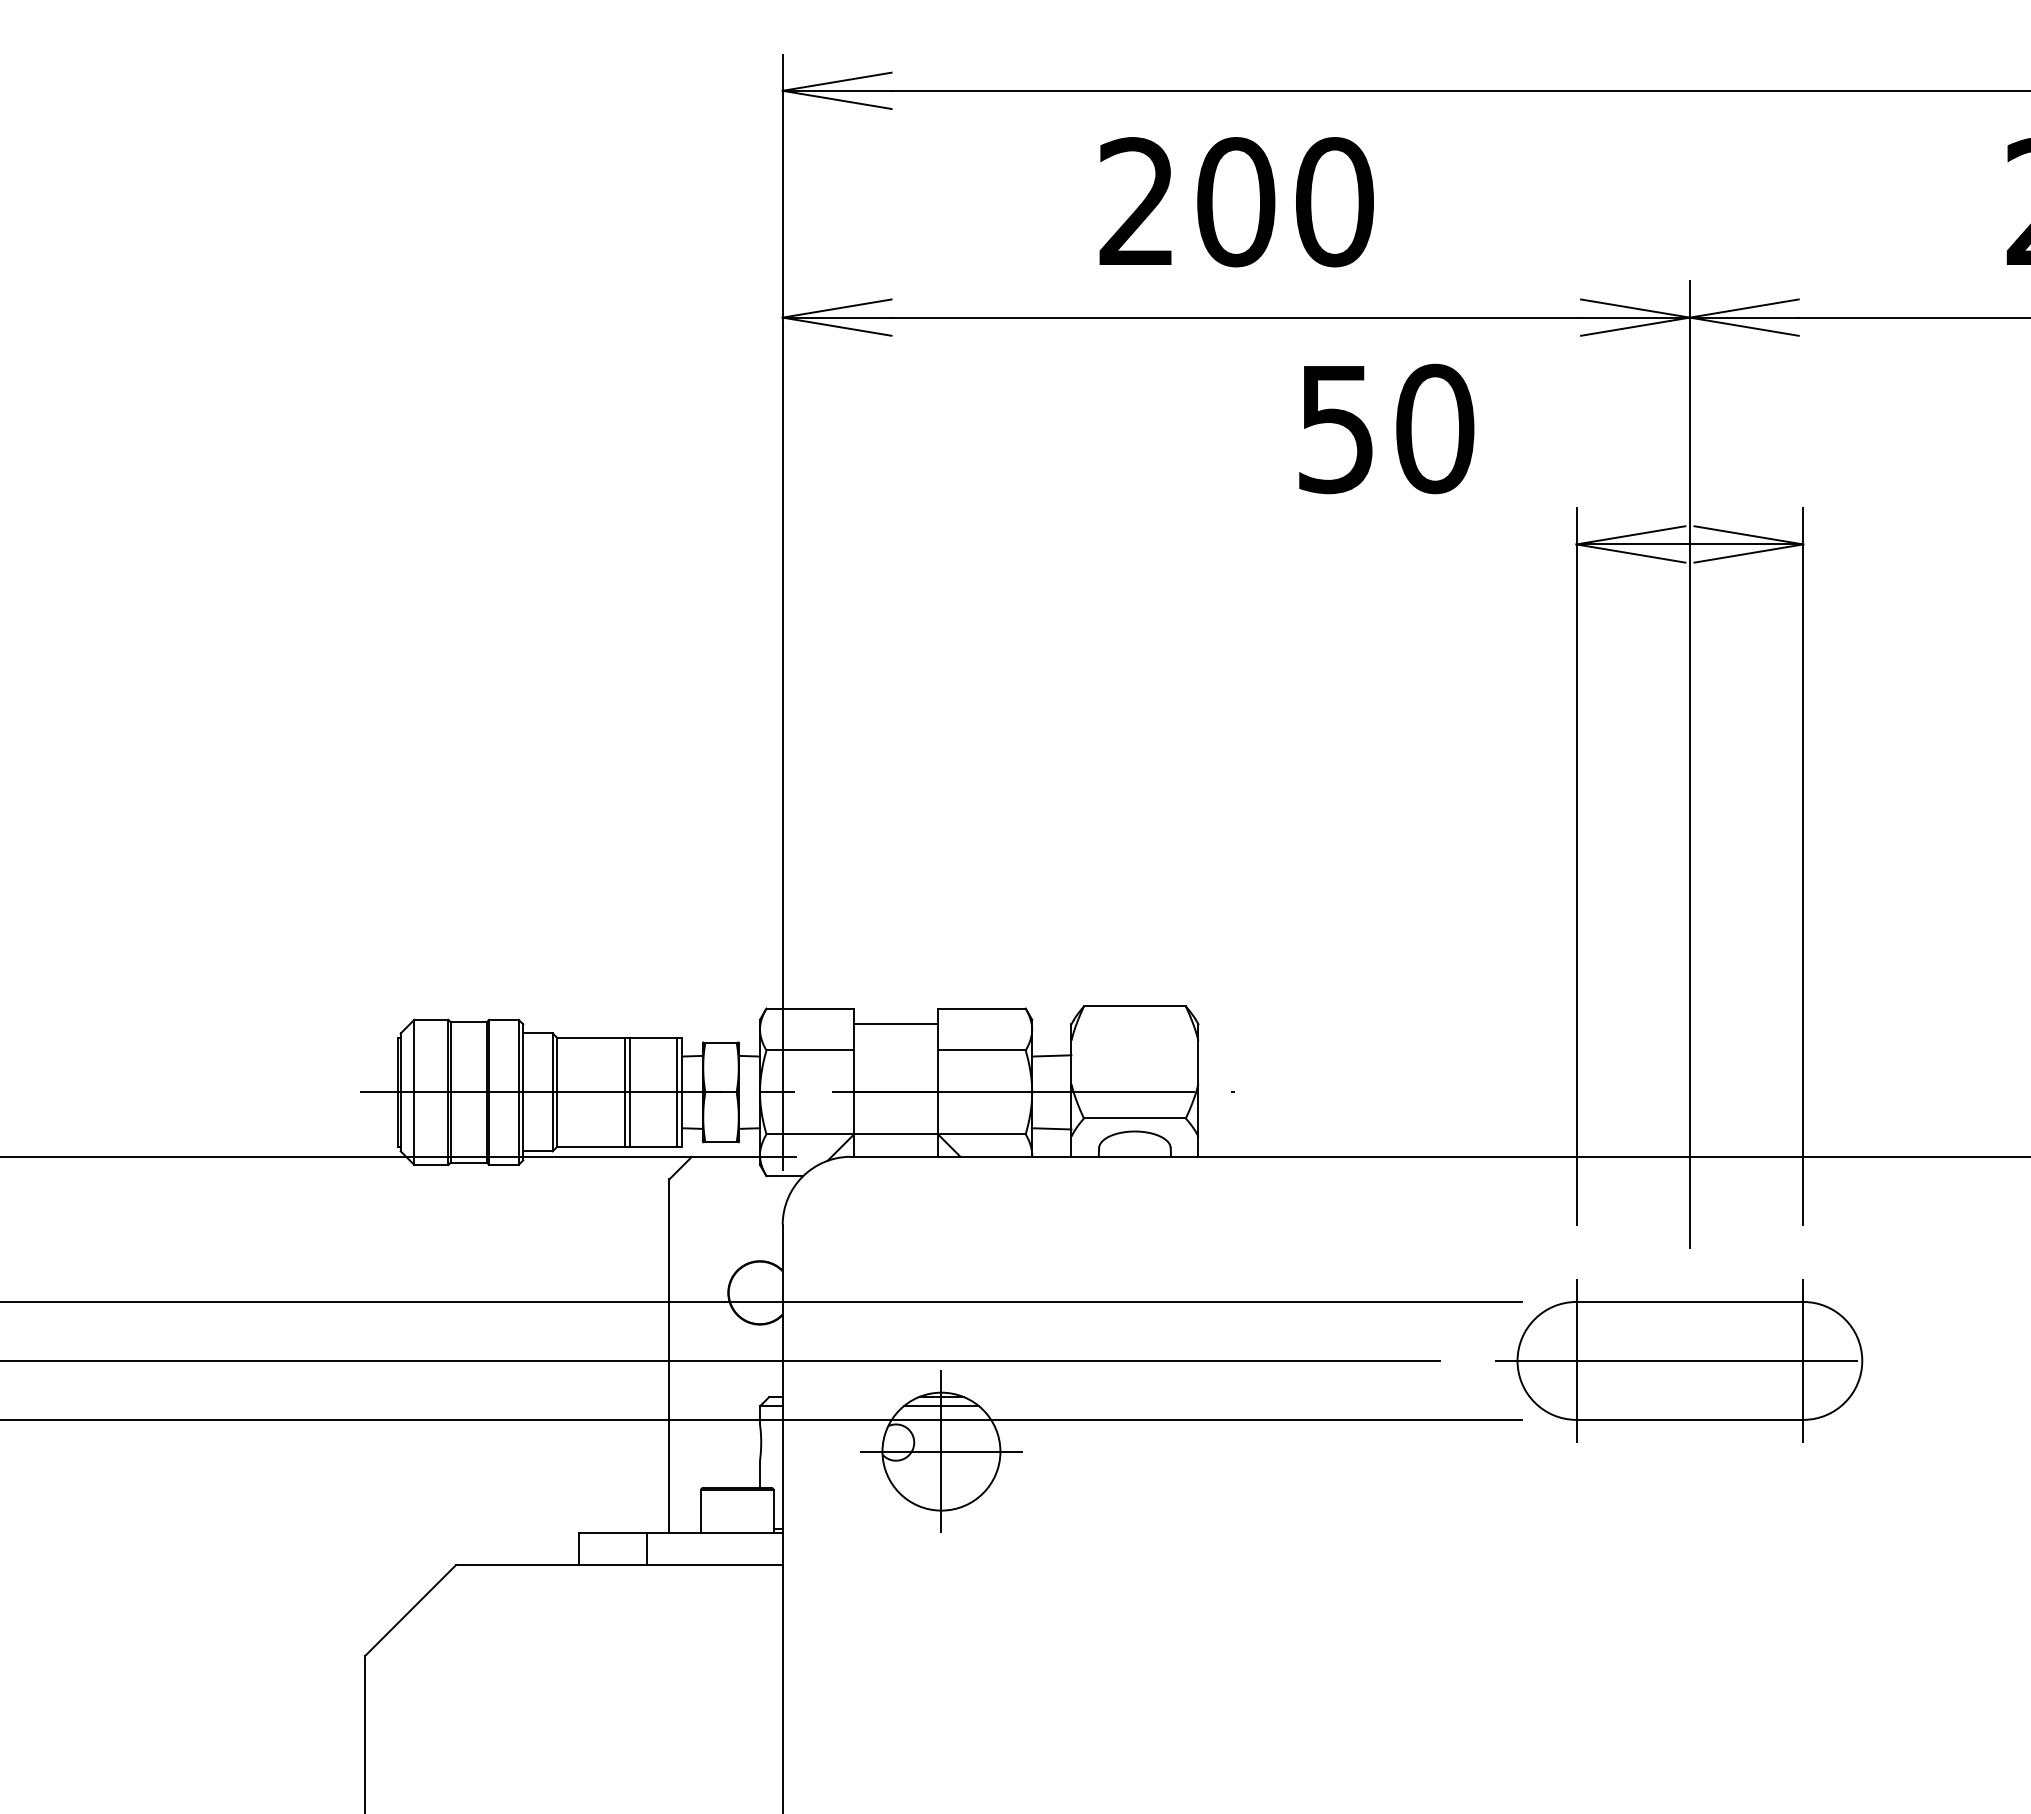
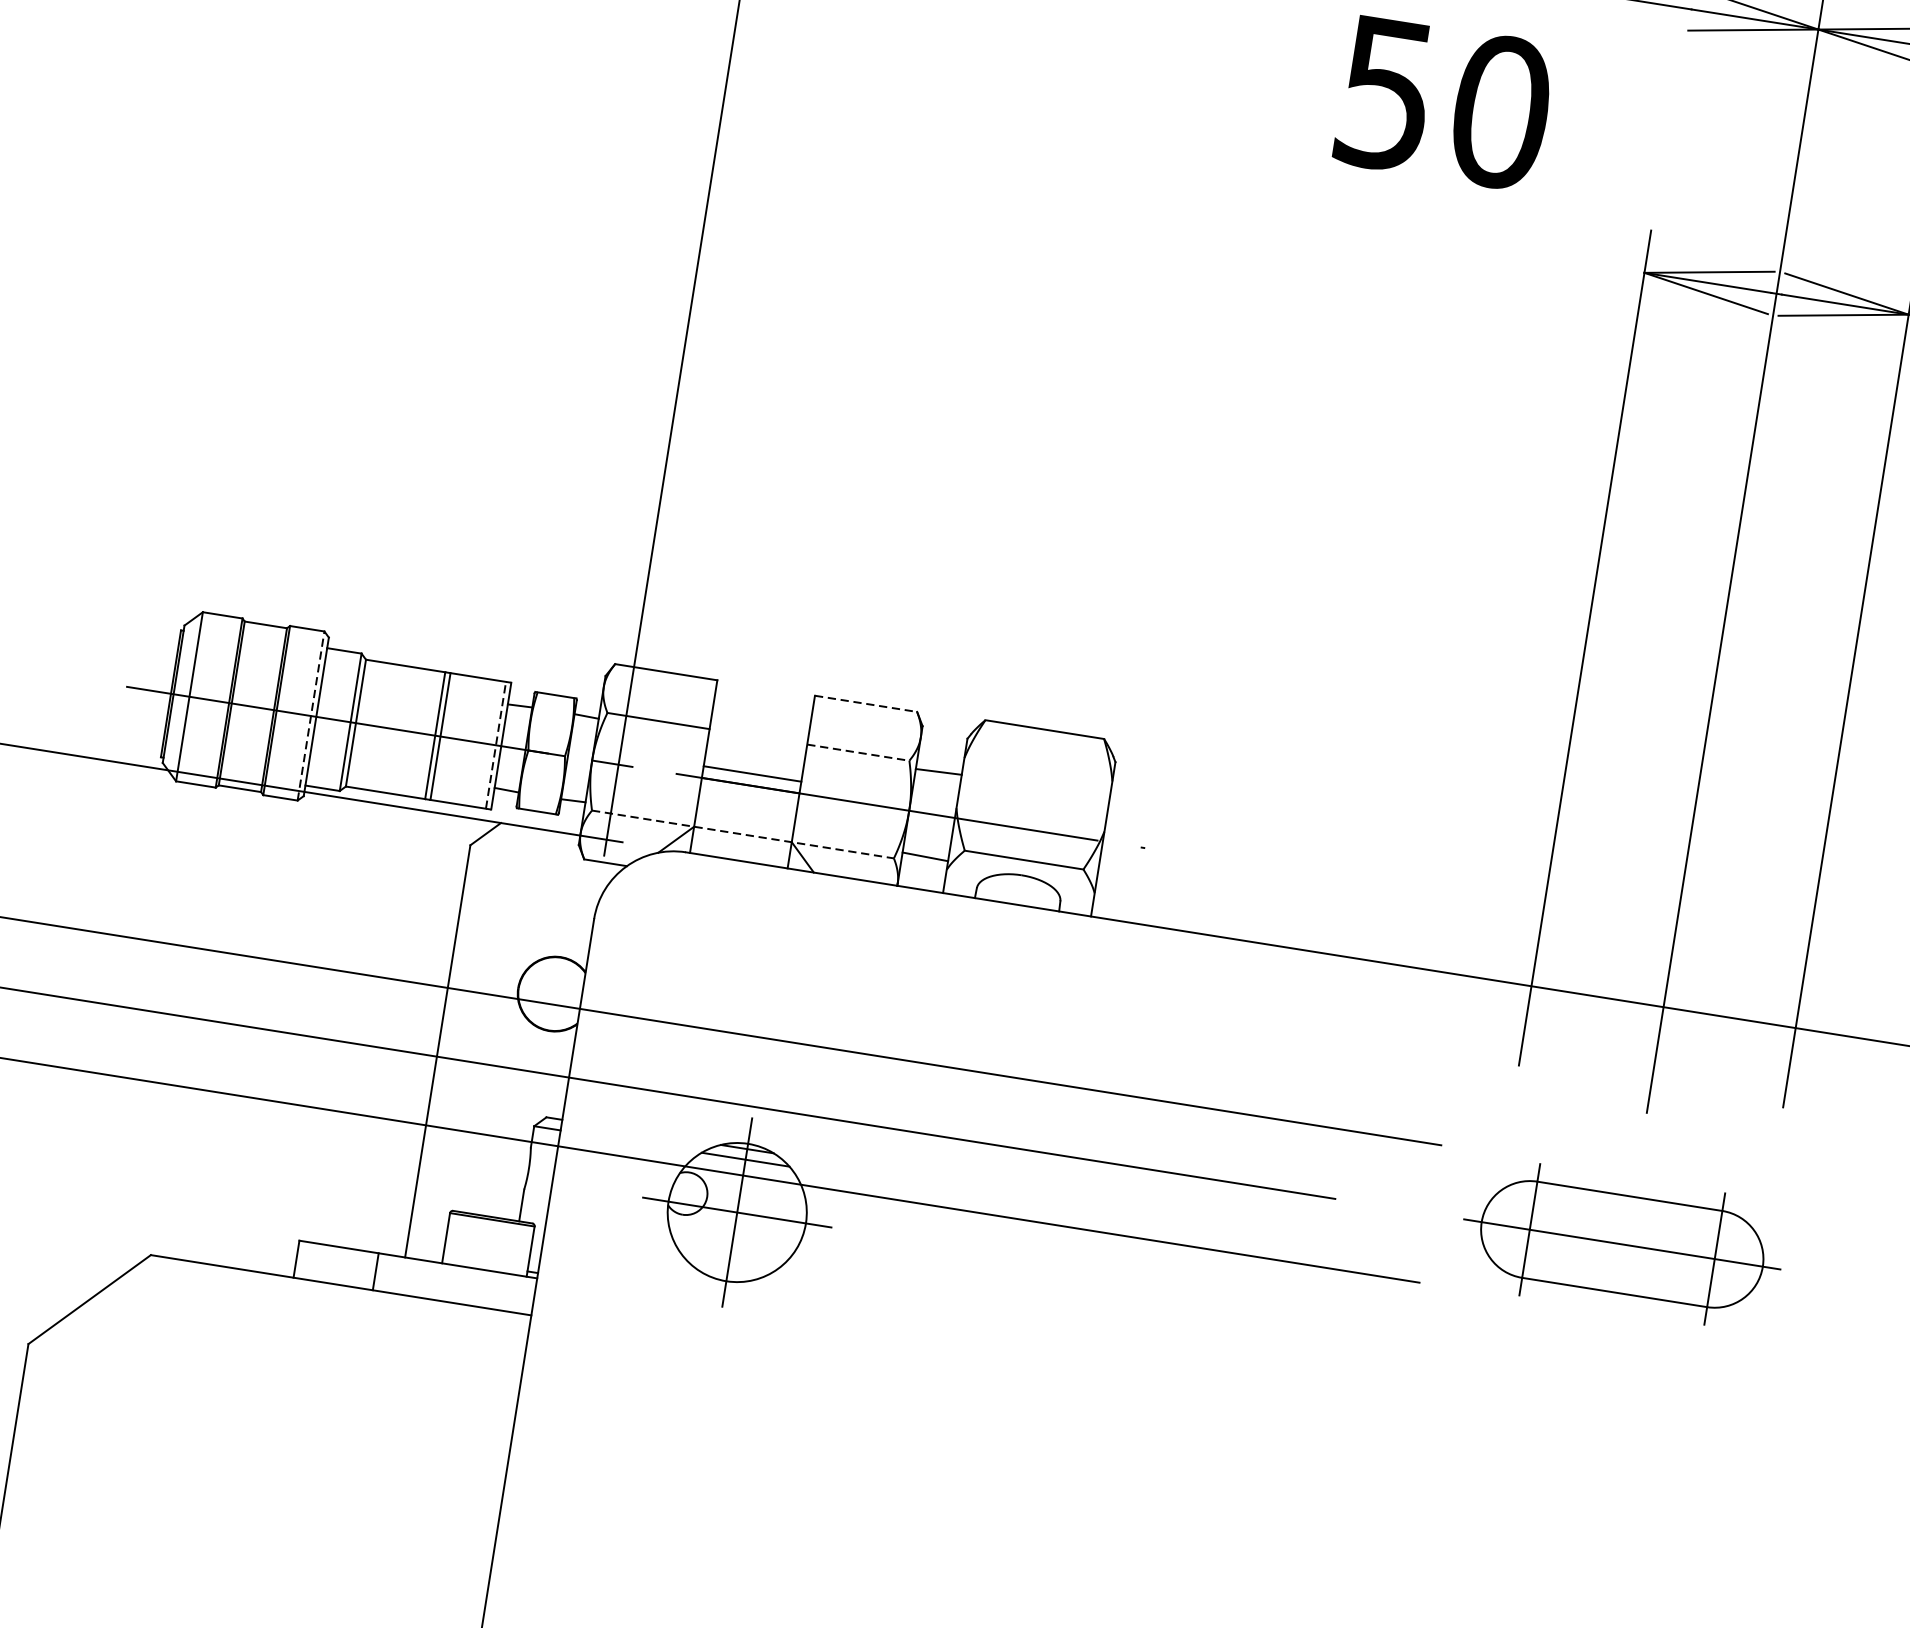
line: (981, 1008) -> (865, 703), solid -> dashed
line: (896, 1024) -> (752, 774), moved
line: (981, 1050) -> (857, 752), solid -> dashed
line: (677, 1091) -> (496, 744), solid -> dashed
line: (518, 1092) -> (310, 716), solid -> dashed
line: (896, 1134) -> (743, 834), solid -> dashed
part: (1679, 1360) -> (1613, 1242), size x0.7

